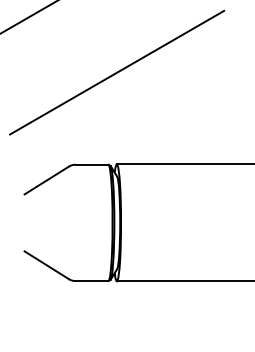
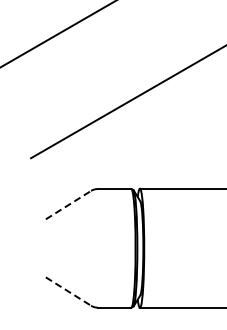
line: (47, 180) -> (69, 205), solid -> dashed
line: (47, 265) -> (69, 291), solid -> dashed

